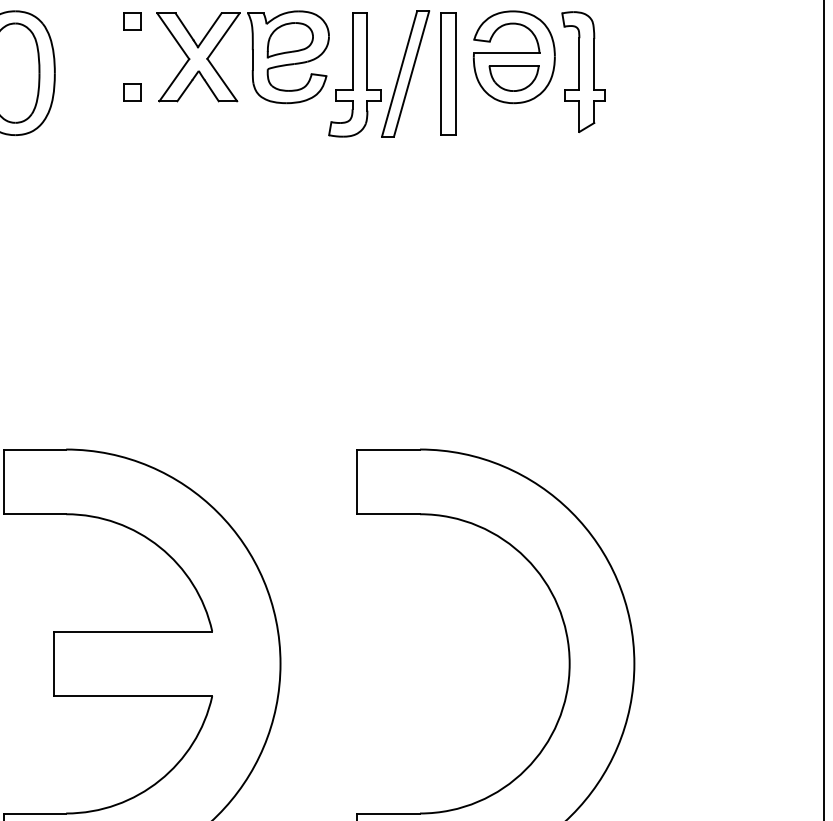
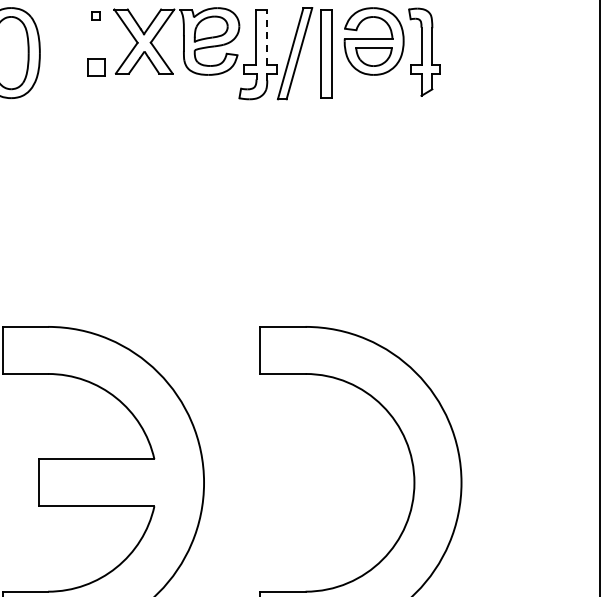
part: (131, 21) -> (95, 15), size x0.6
line: (367, 51) -> (267, 37), solid -> dashed
part: (131, 92) -> (95, 67), size x1.4

